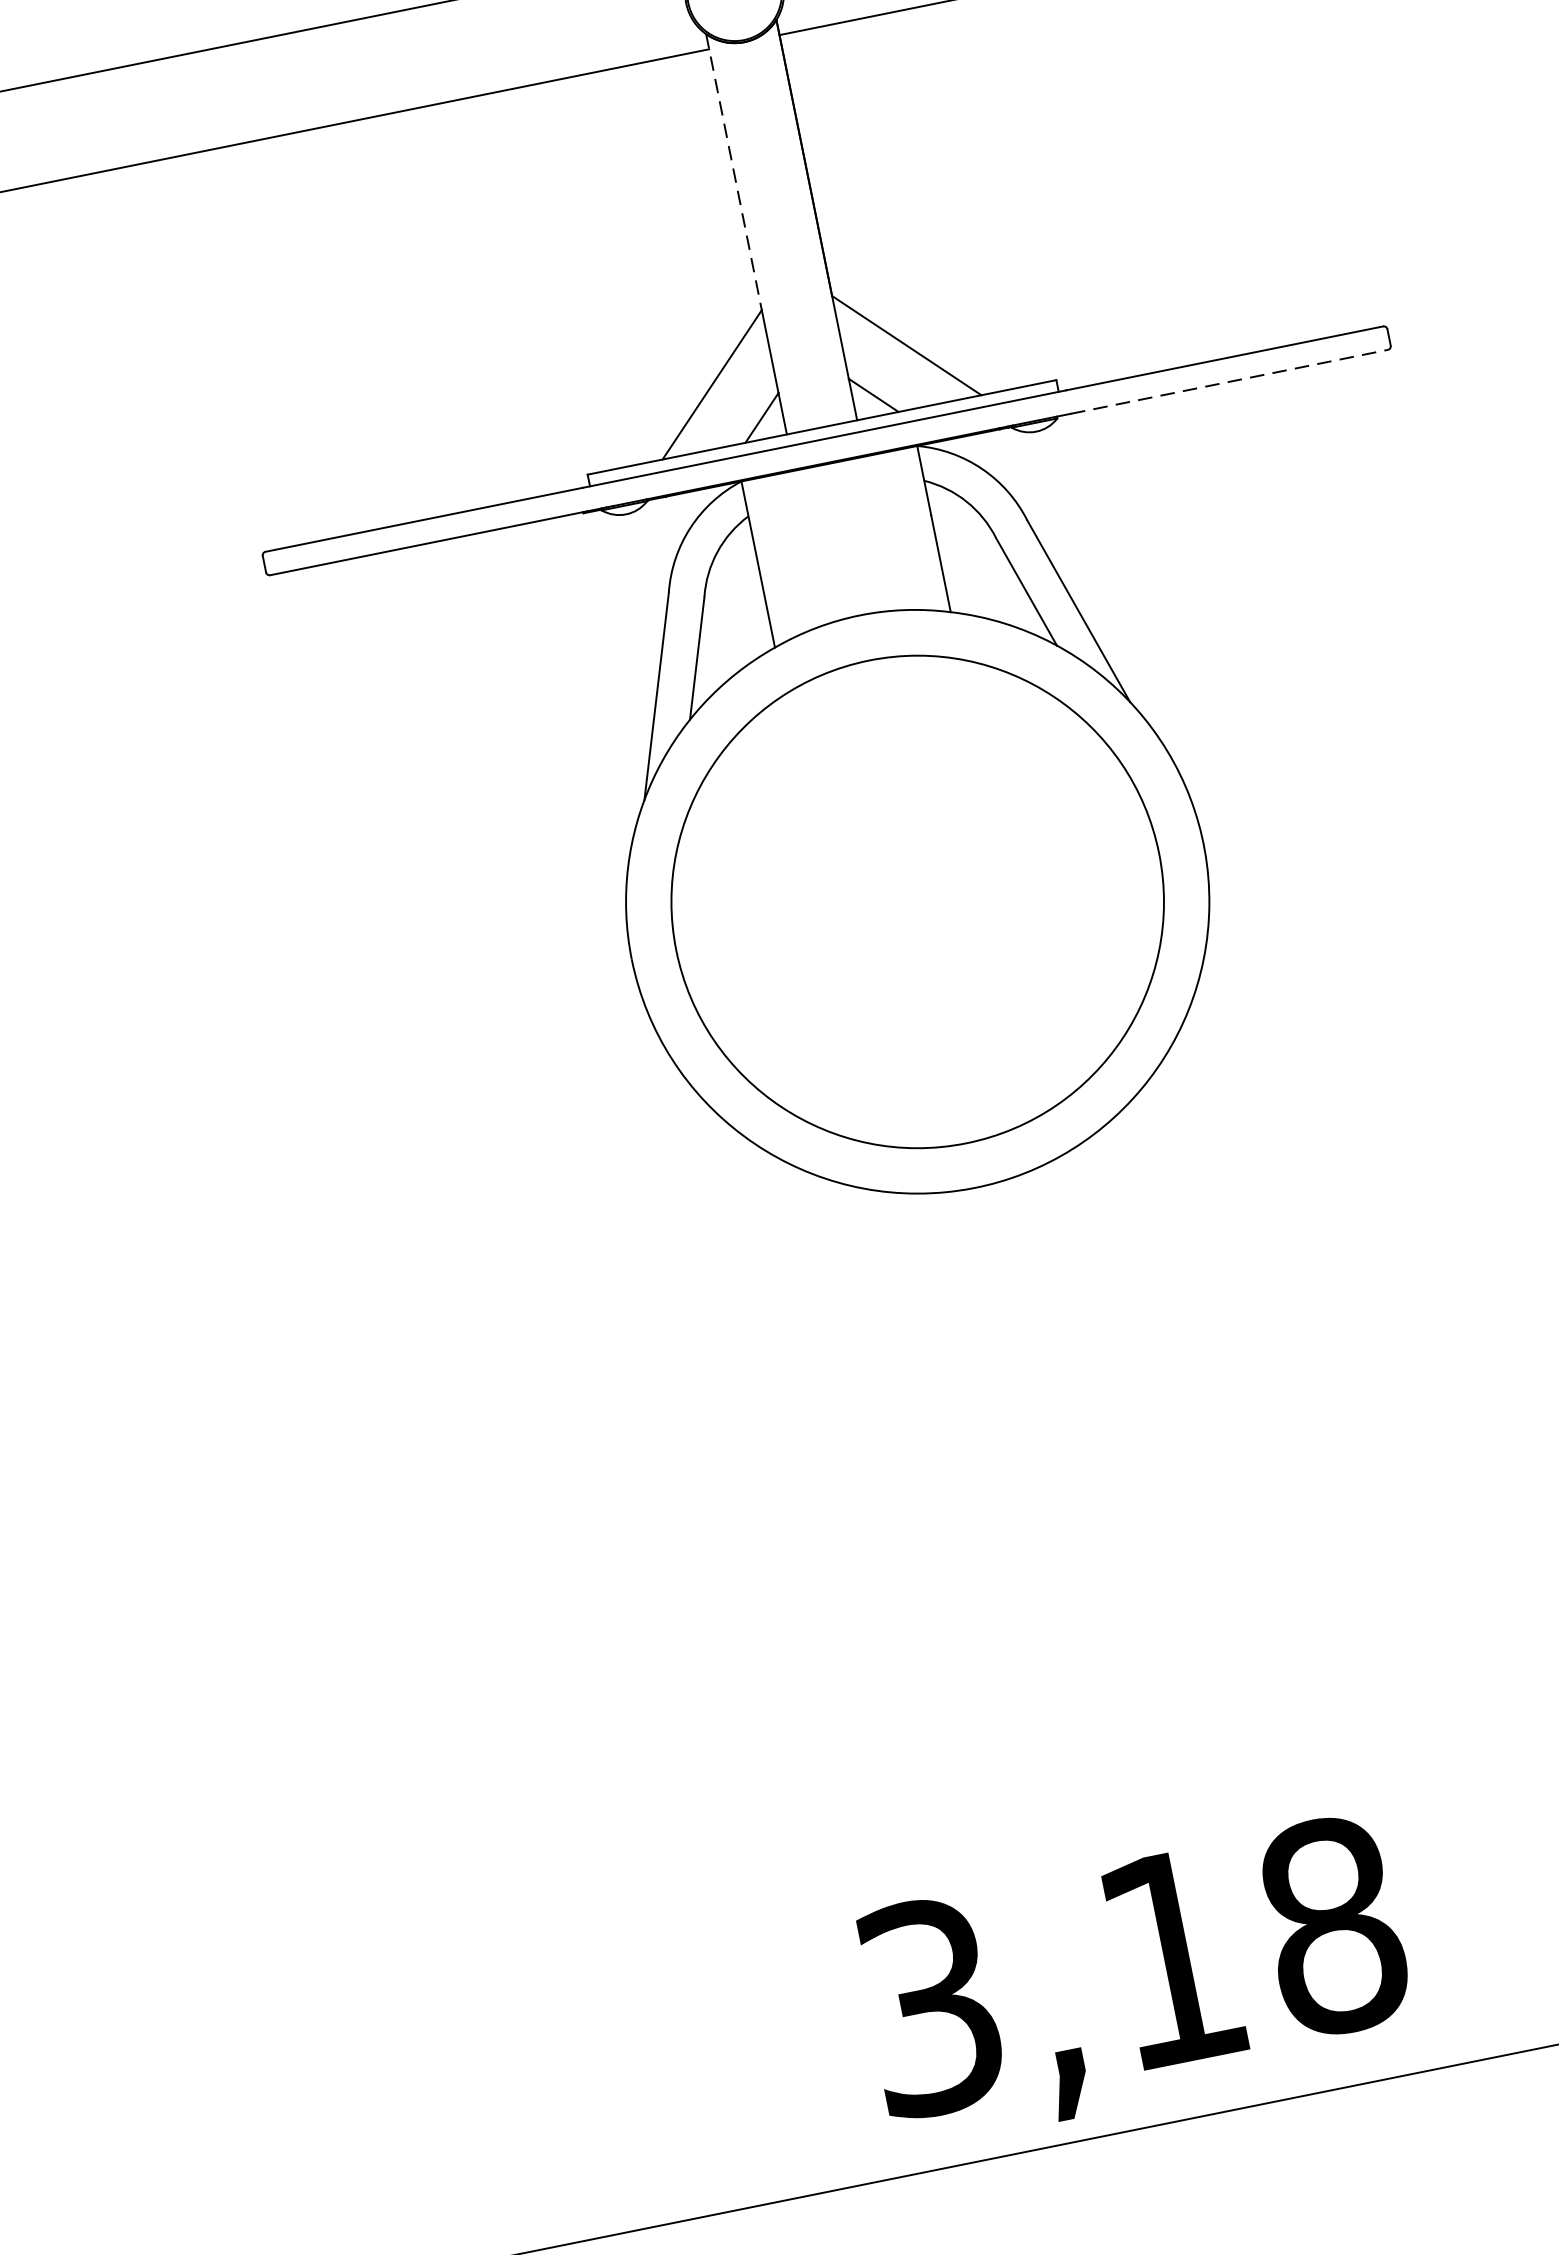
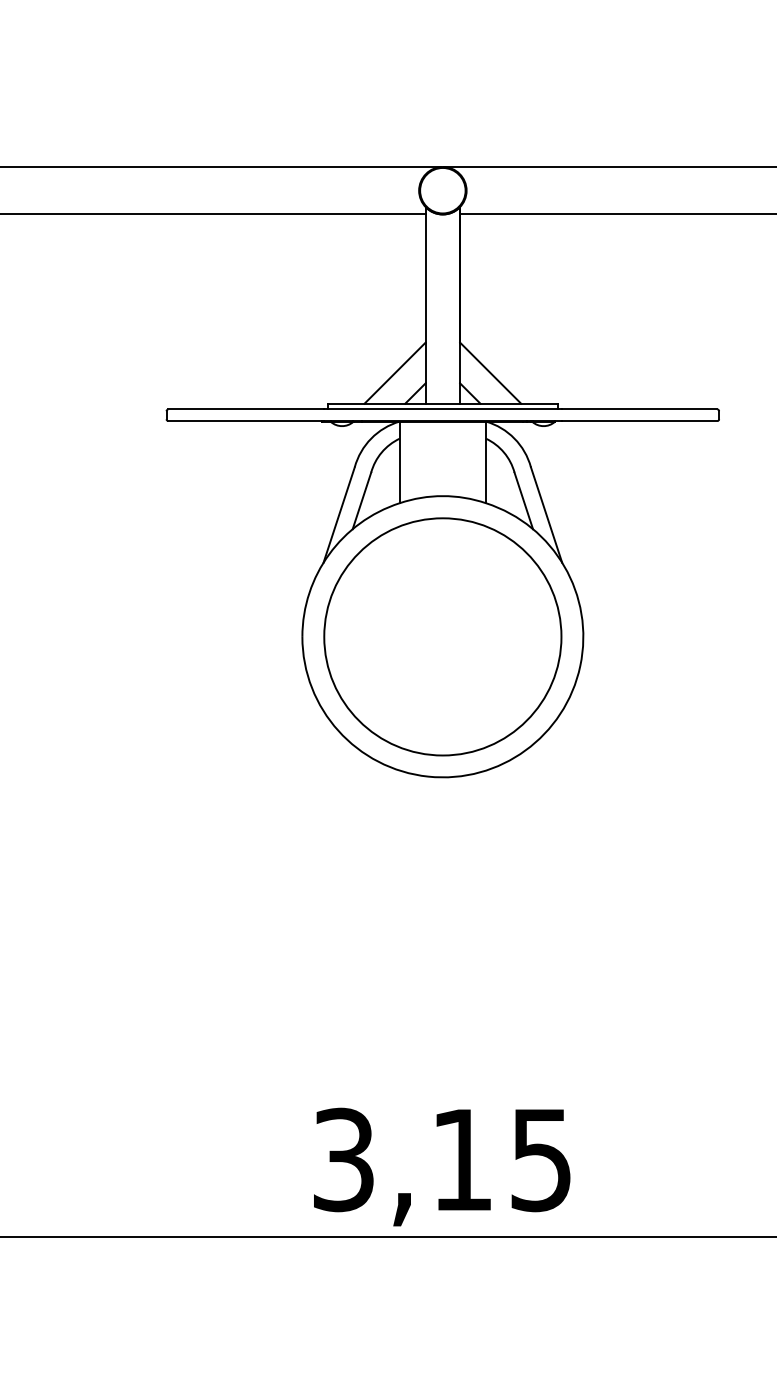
line: (733, 171) -> (425, 274), dashed -> solid
line: (1229, 382) -> (639, 421), dashed -> solid
text: (1332, 1925) -> (541, 1159), 3,18 -> 3,15

